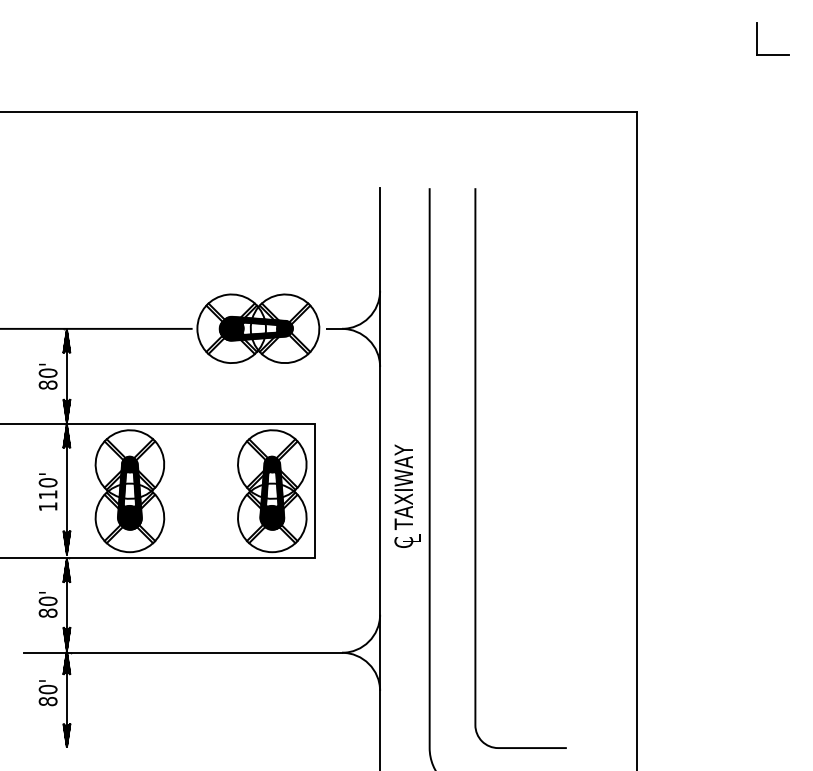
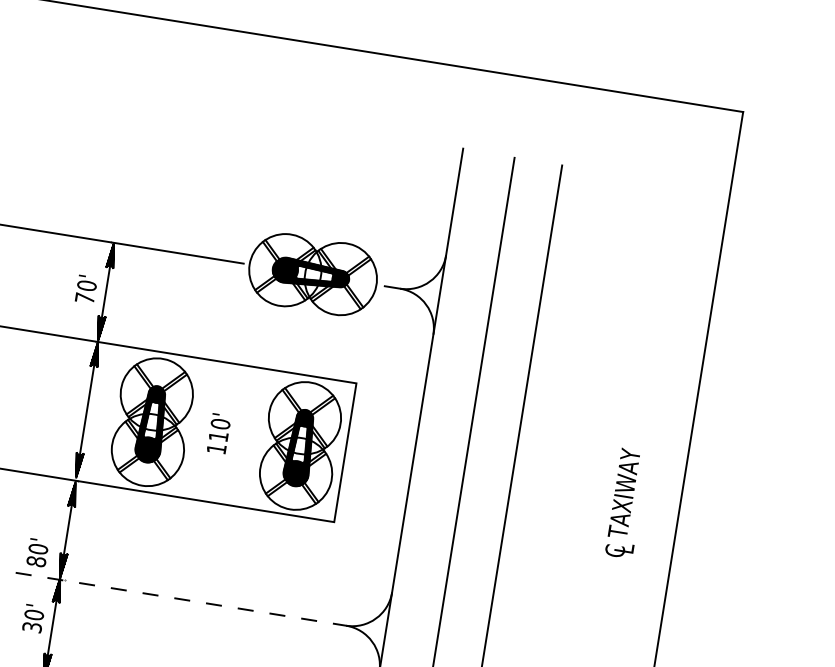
text: (47, 384) -> (84, 297), 80' -> 70'
text: (47, 491) -> (218, 433), moved
text: (407, 495) -> (626, 502), moved
text: (47, 604) -> (37, 552), moved
line: (183, 652) -> (181, 598), solid -> dashed
text: (47, 701) -> (31, 627), 80' -> 30'

